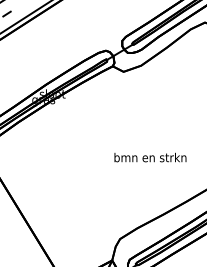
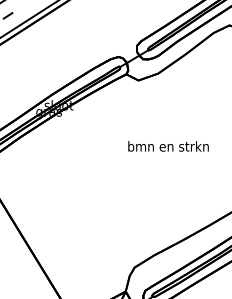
text: (150, 157) -> (168, 146), moved

